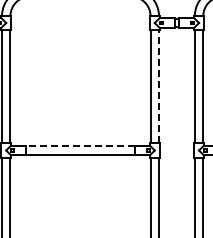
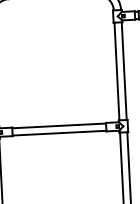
line: (159, 86) -> (124, 70), dashed -> solid
line: (80, 146) -> (59, 126), dashed -> solid

